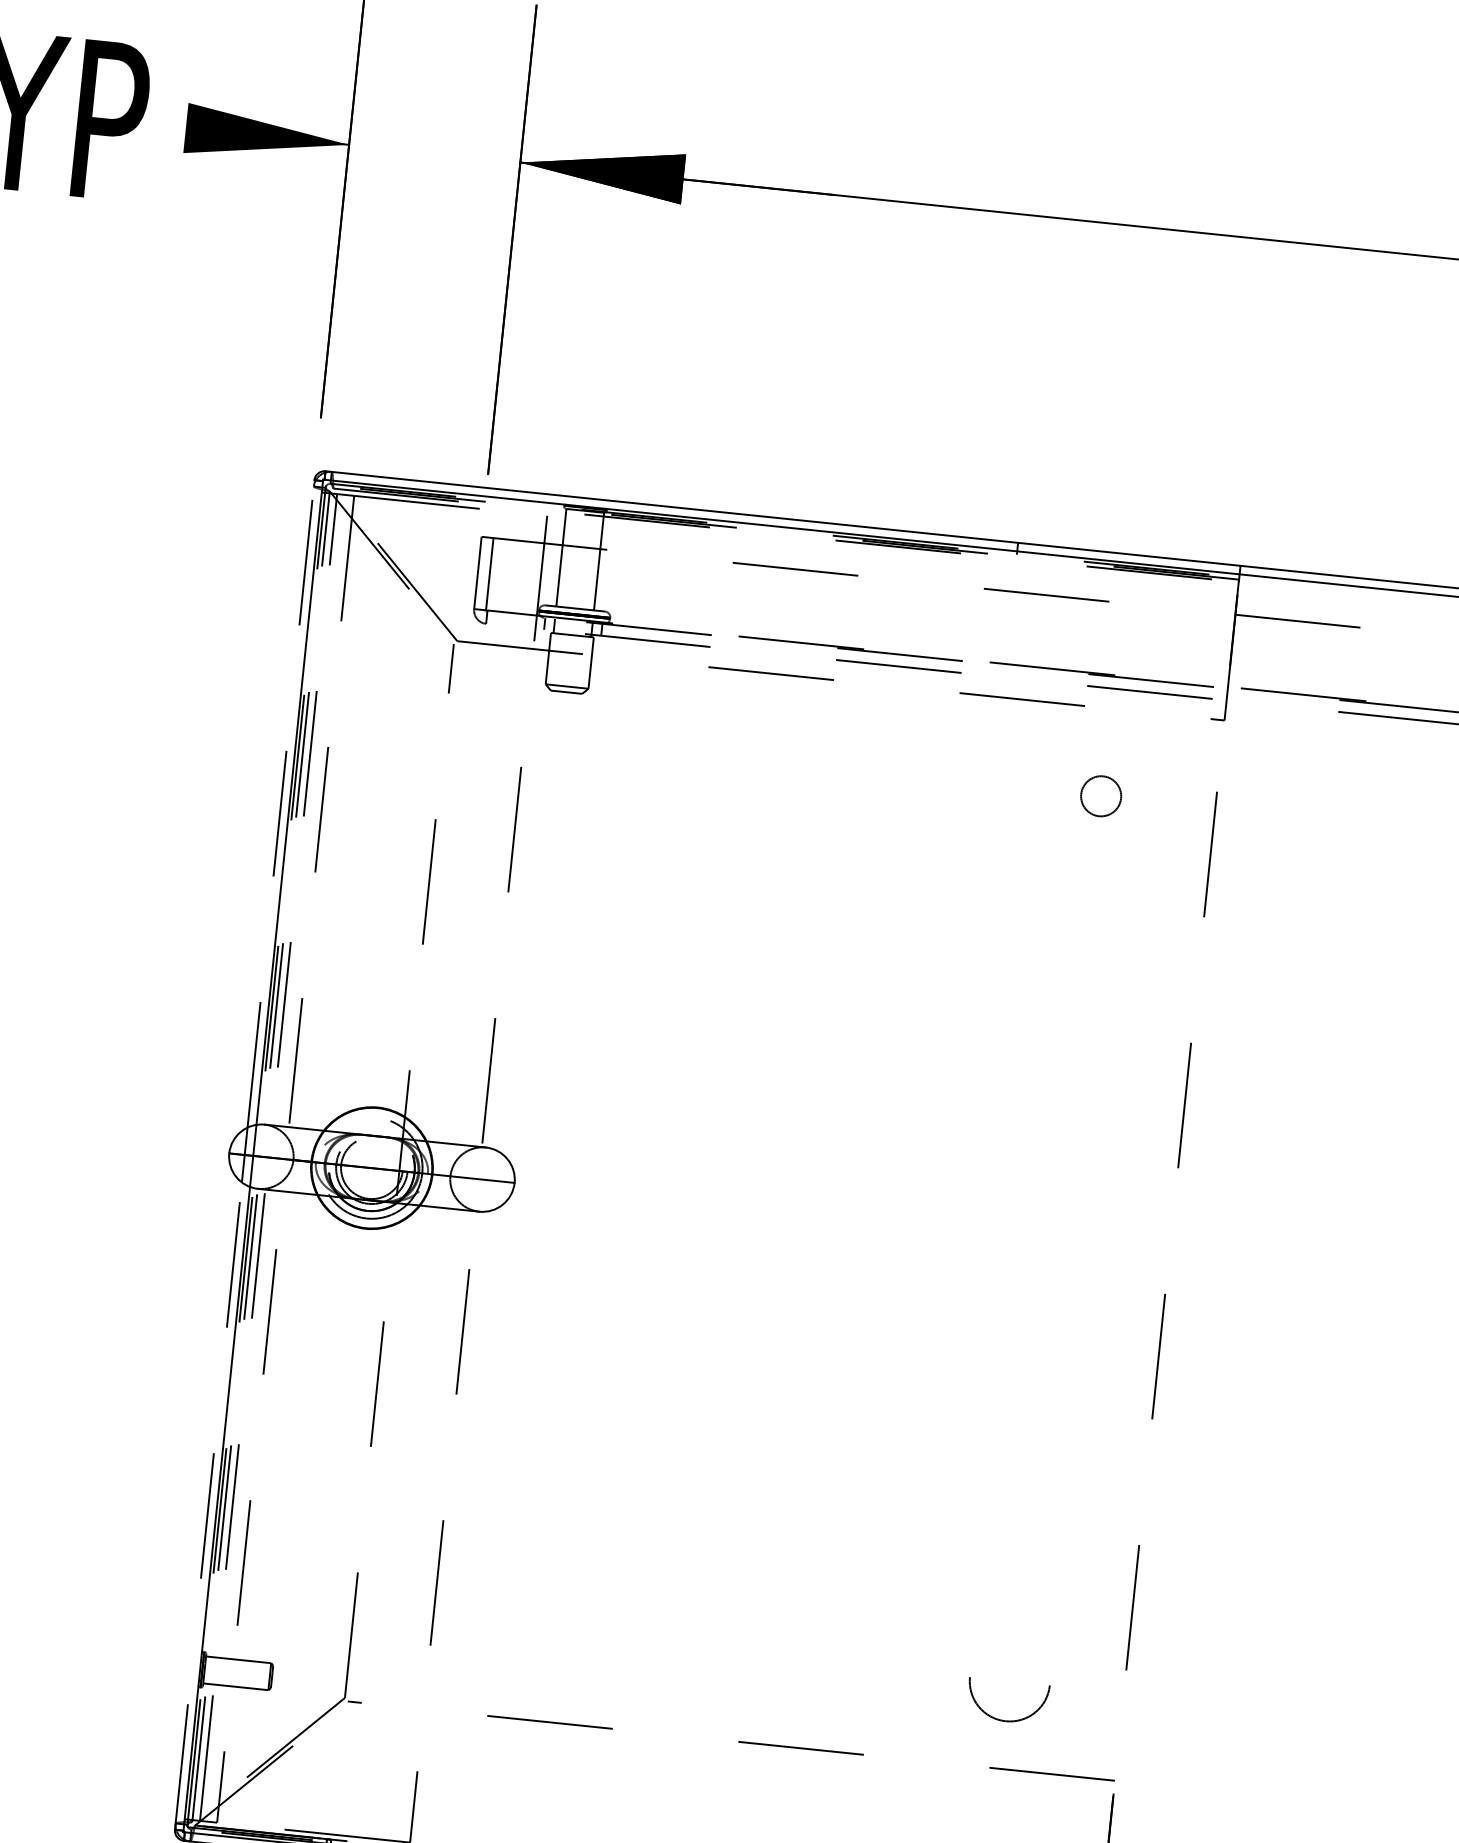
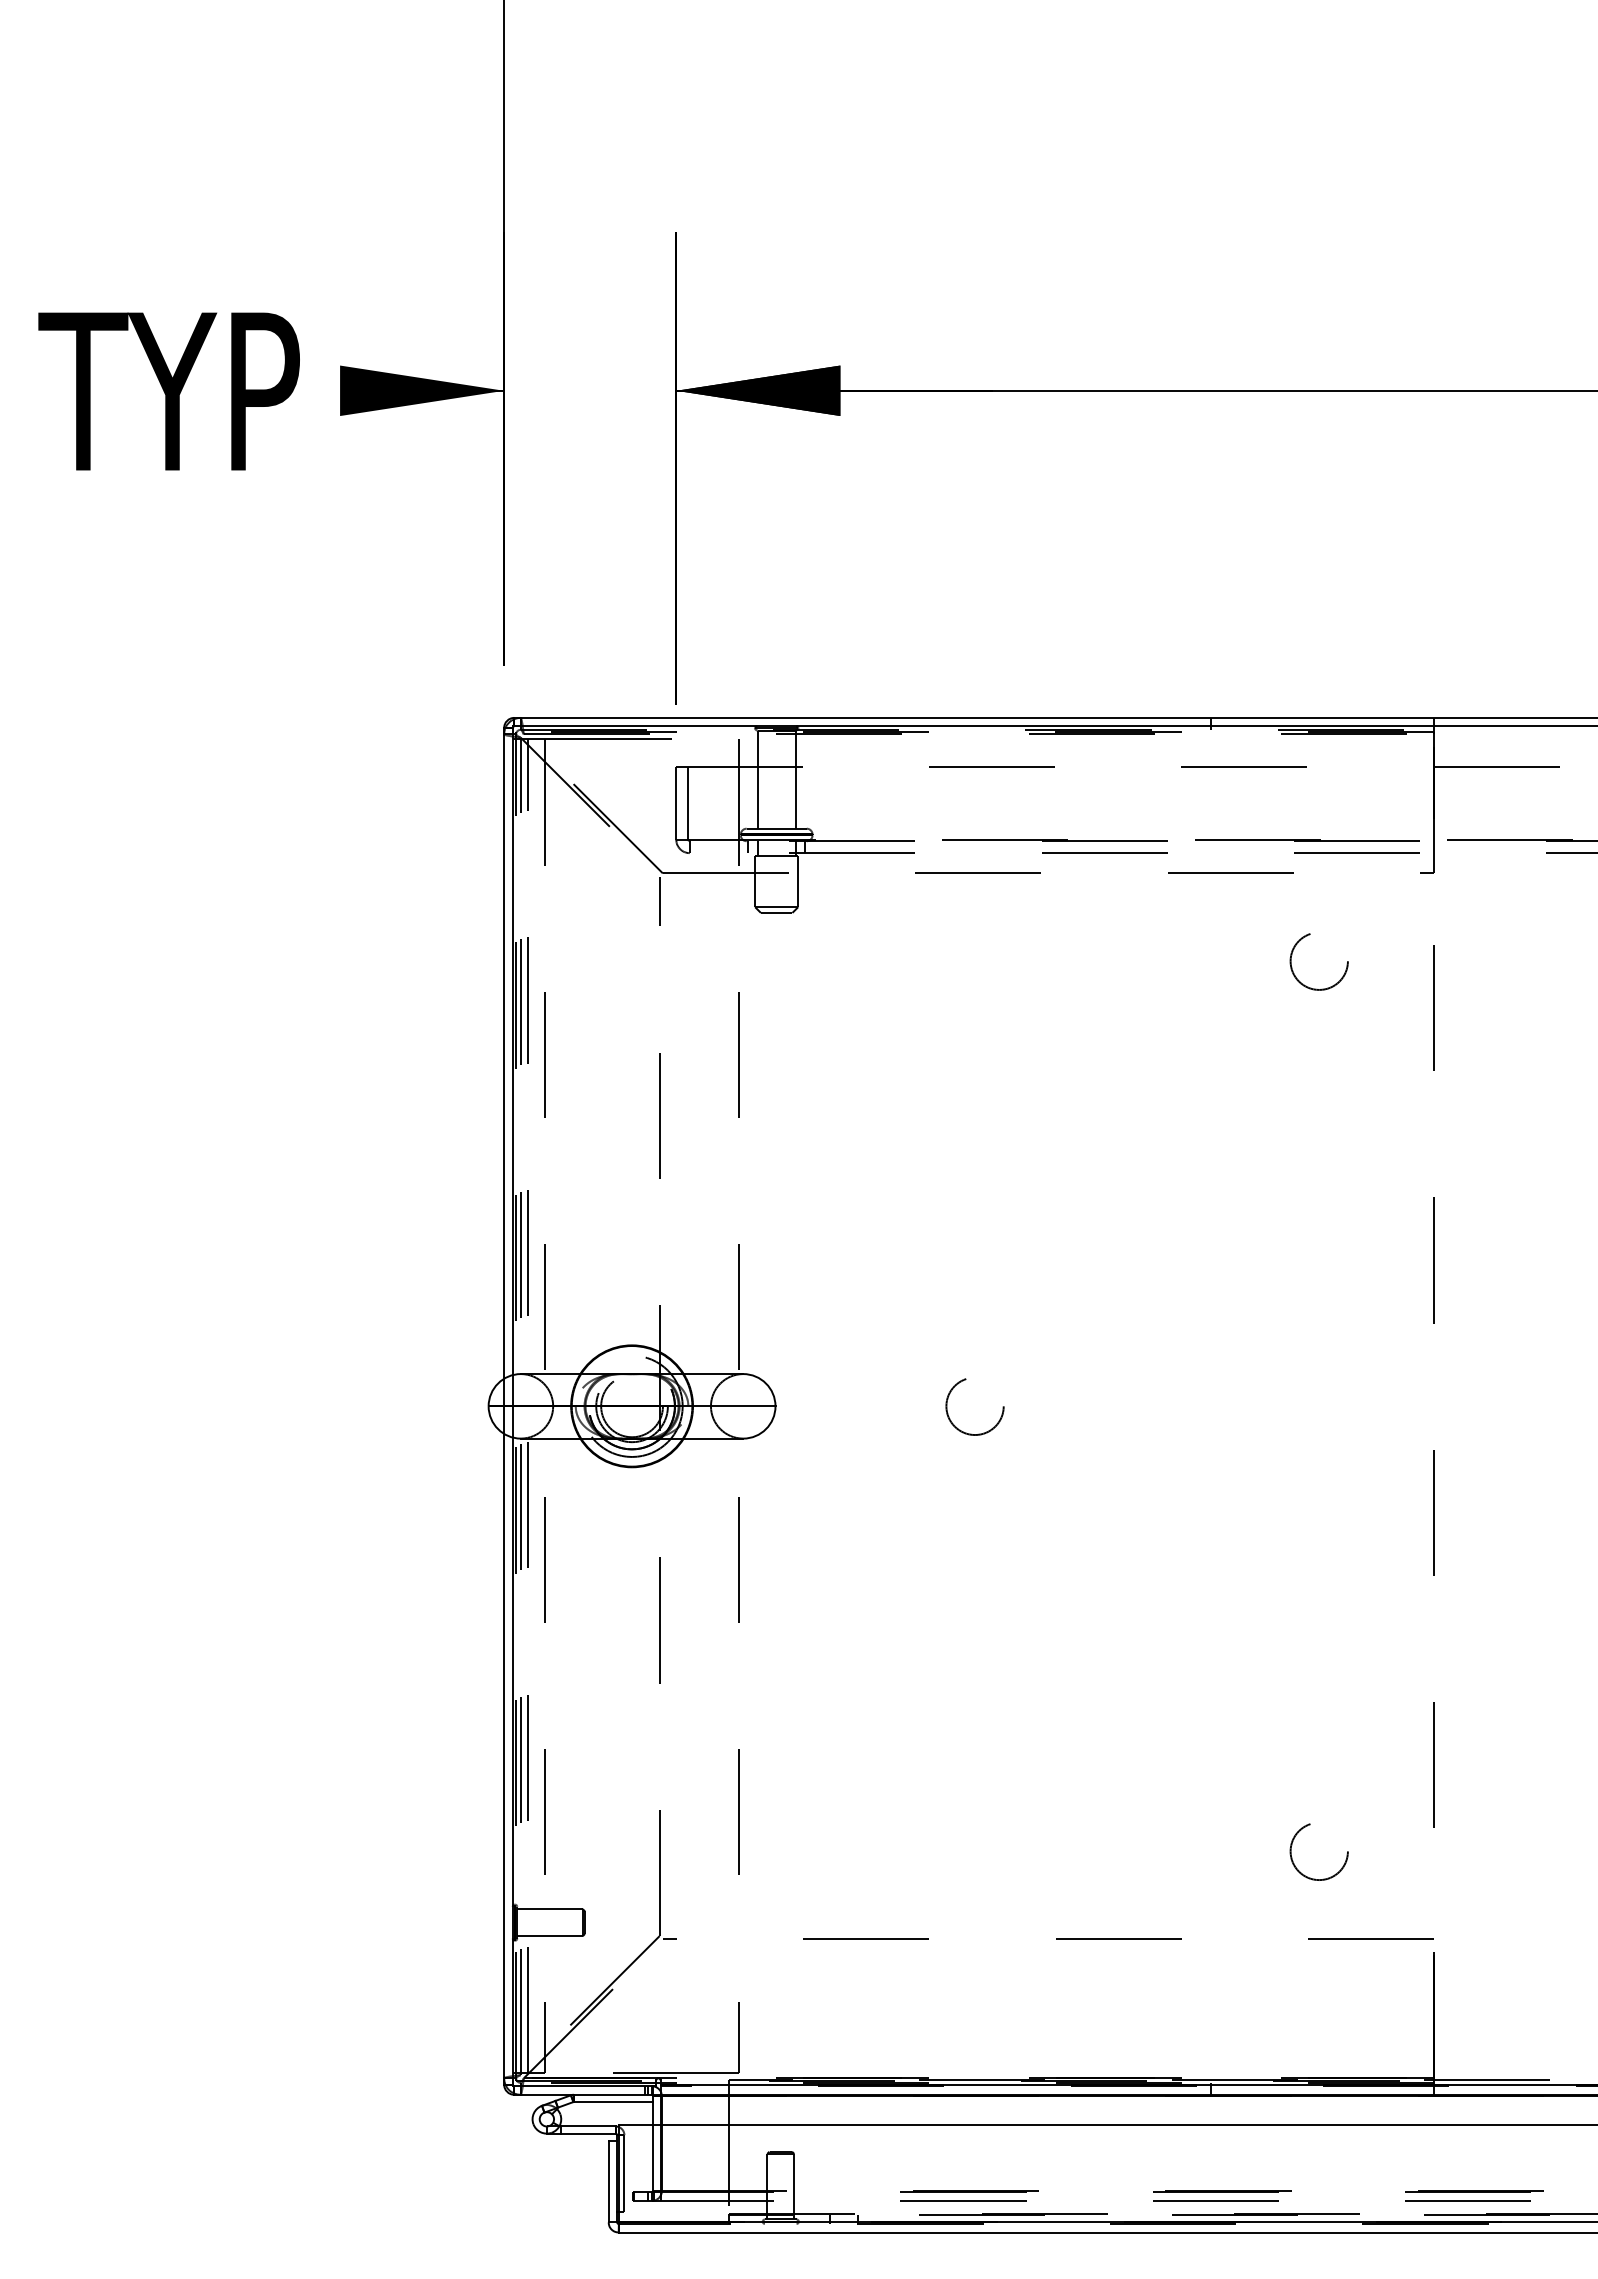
circle: (1100, 796) -> (1318, 961), size x1.43
line: (281, 803) -> (504, 1052), dashed -> solid
circle: (712, 1203) -> (974, 1406), added
line: (208, 1505) -> (504, 1758), dashed -> solid
circle: (1008, 1681) -> (1318, 1851), size x0.71

